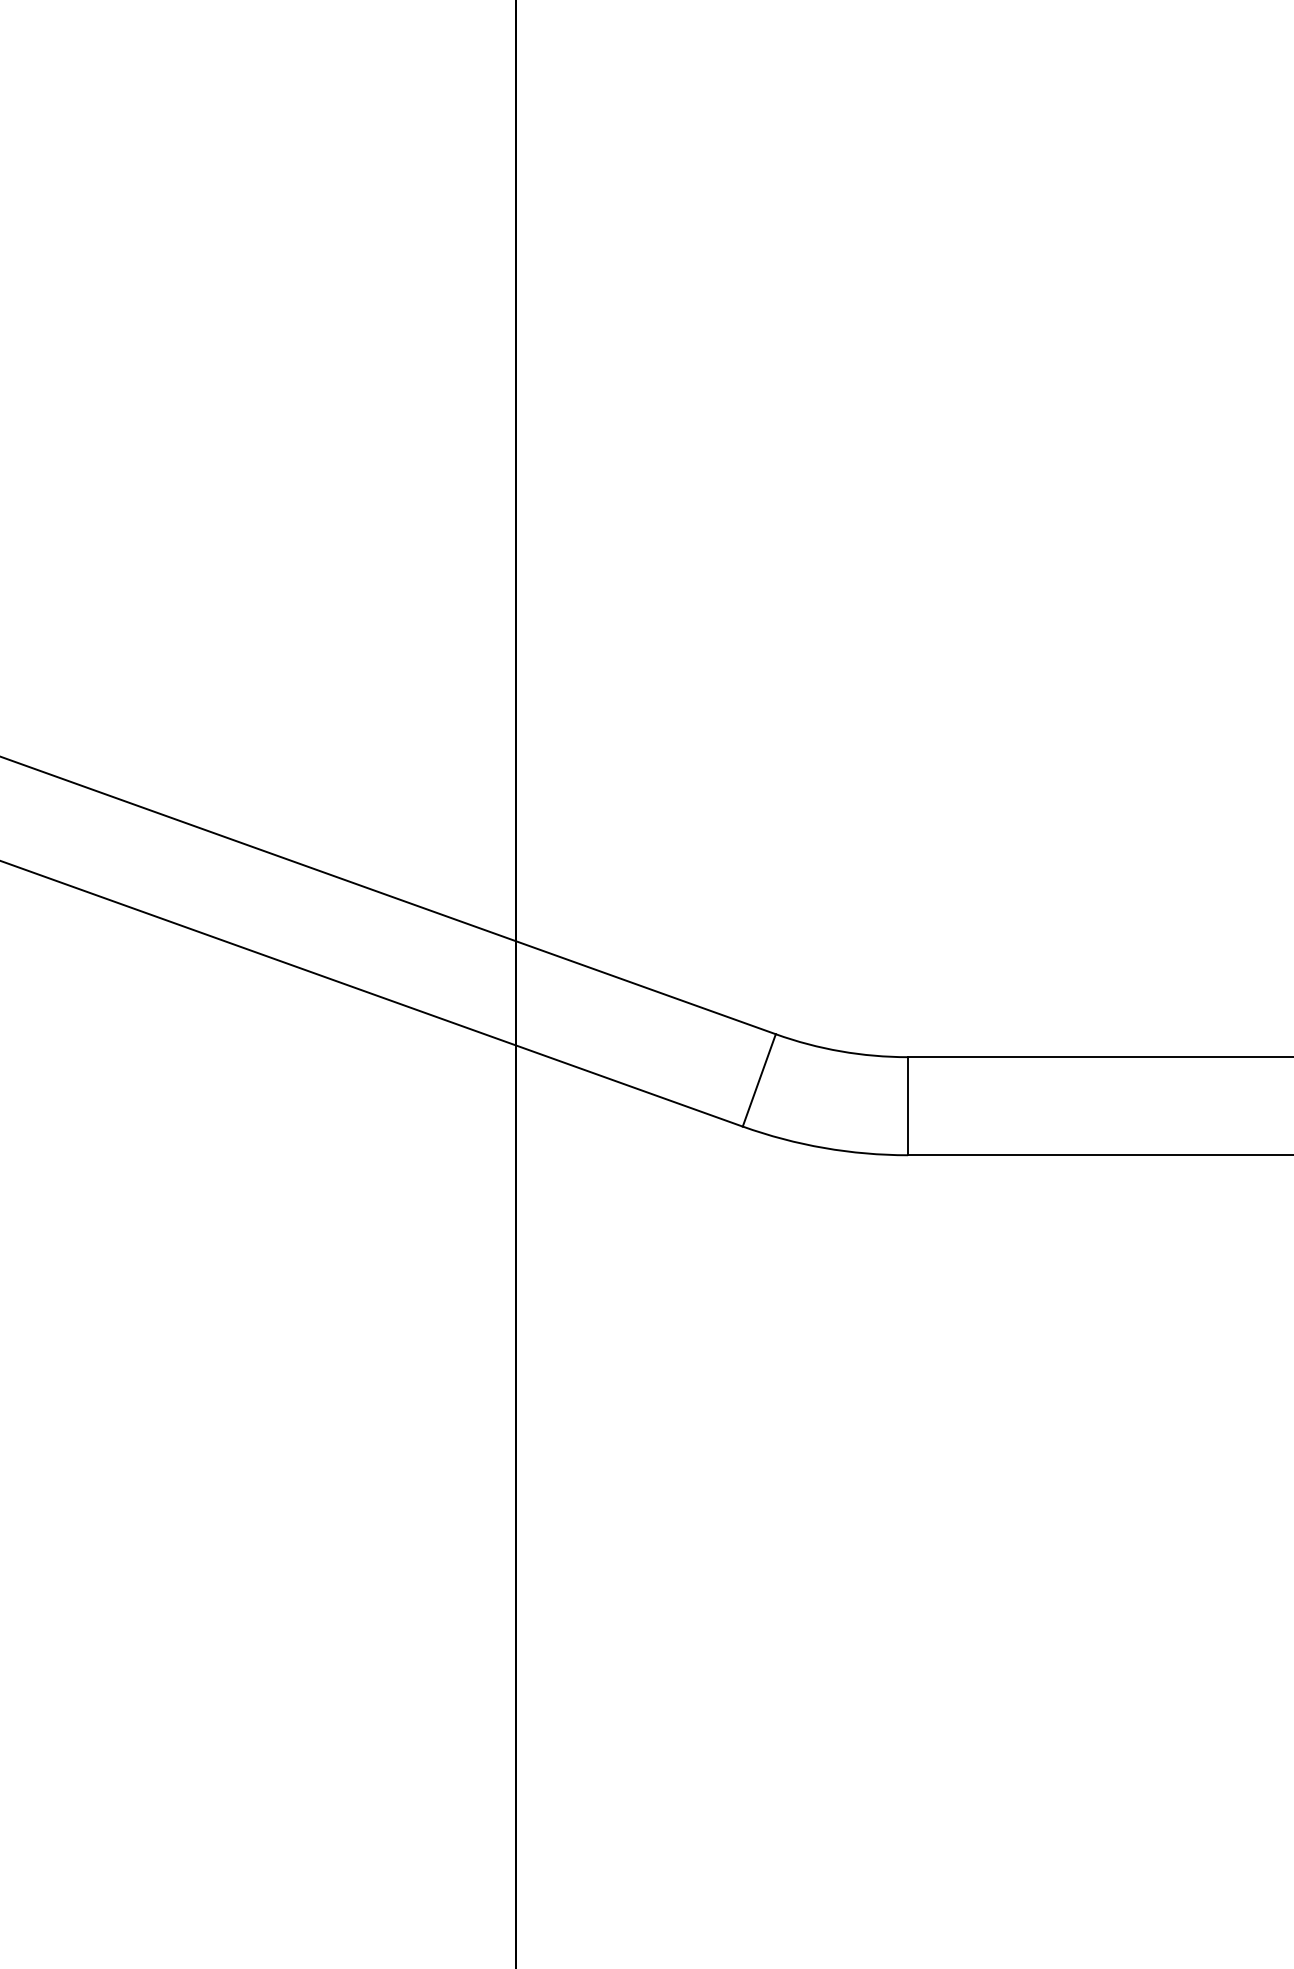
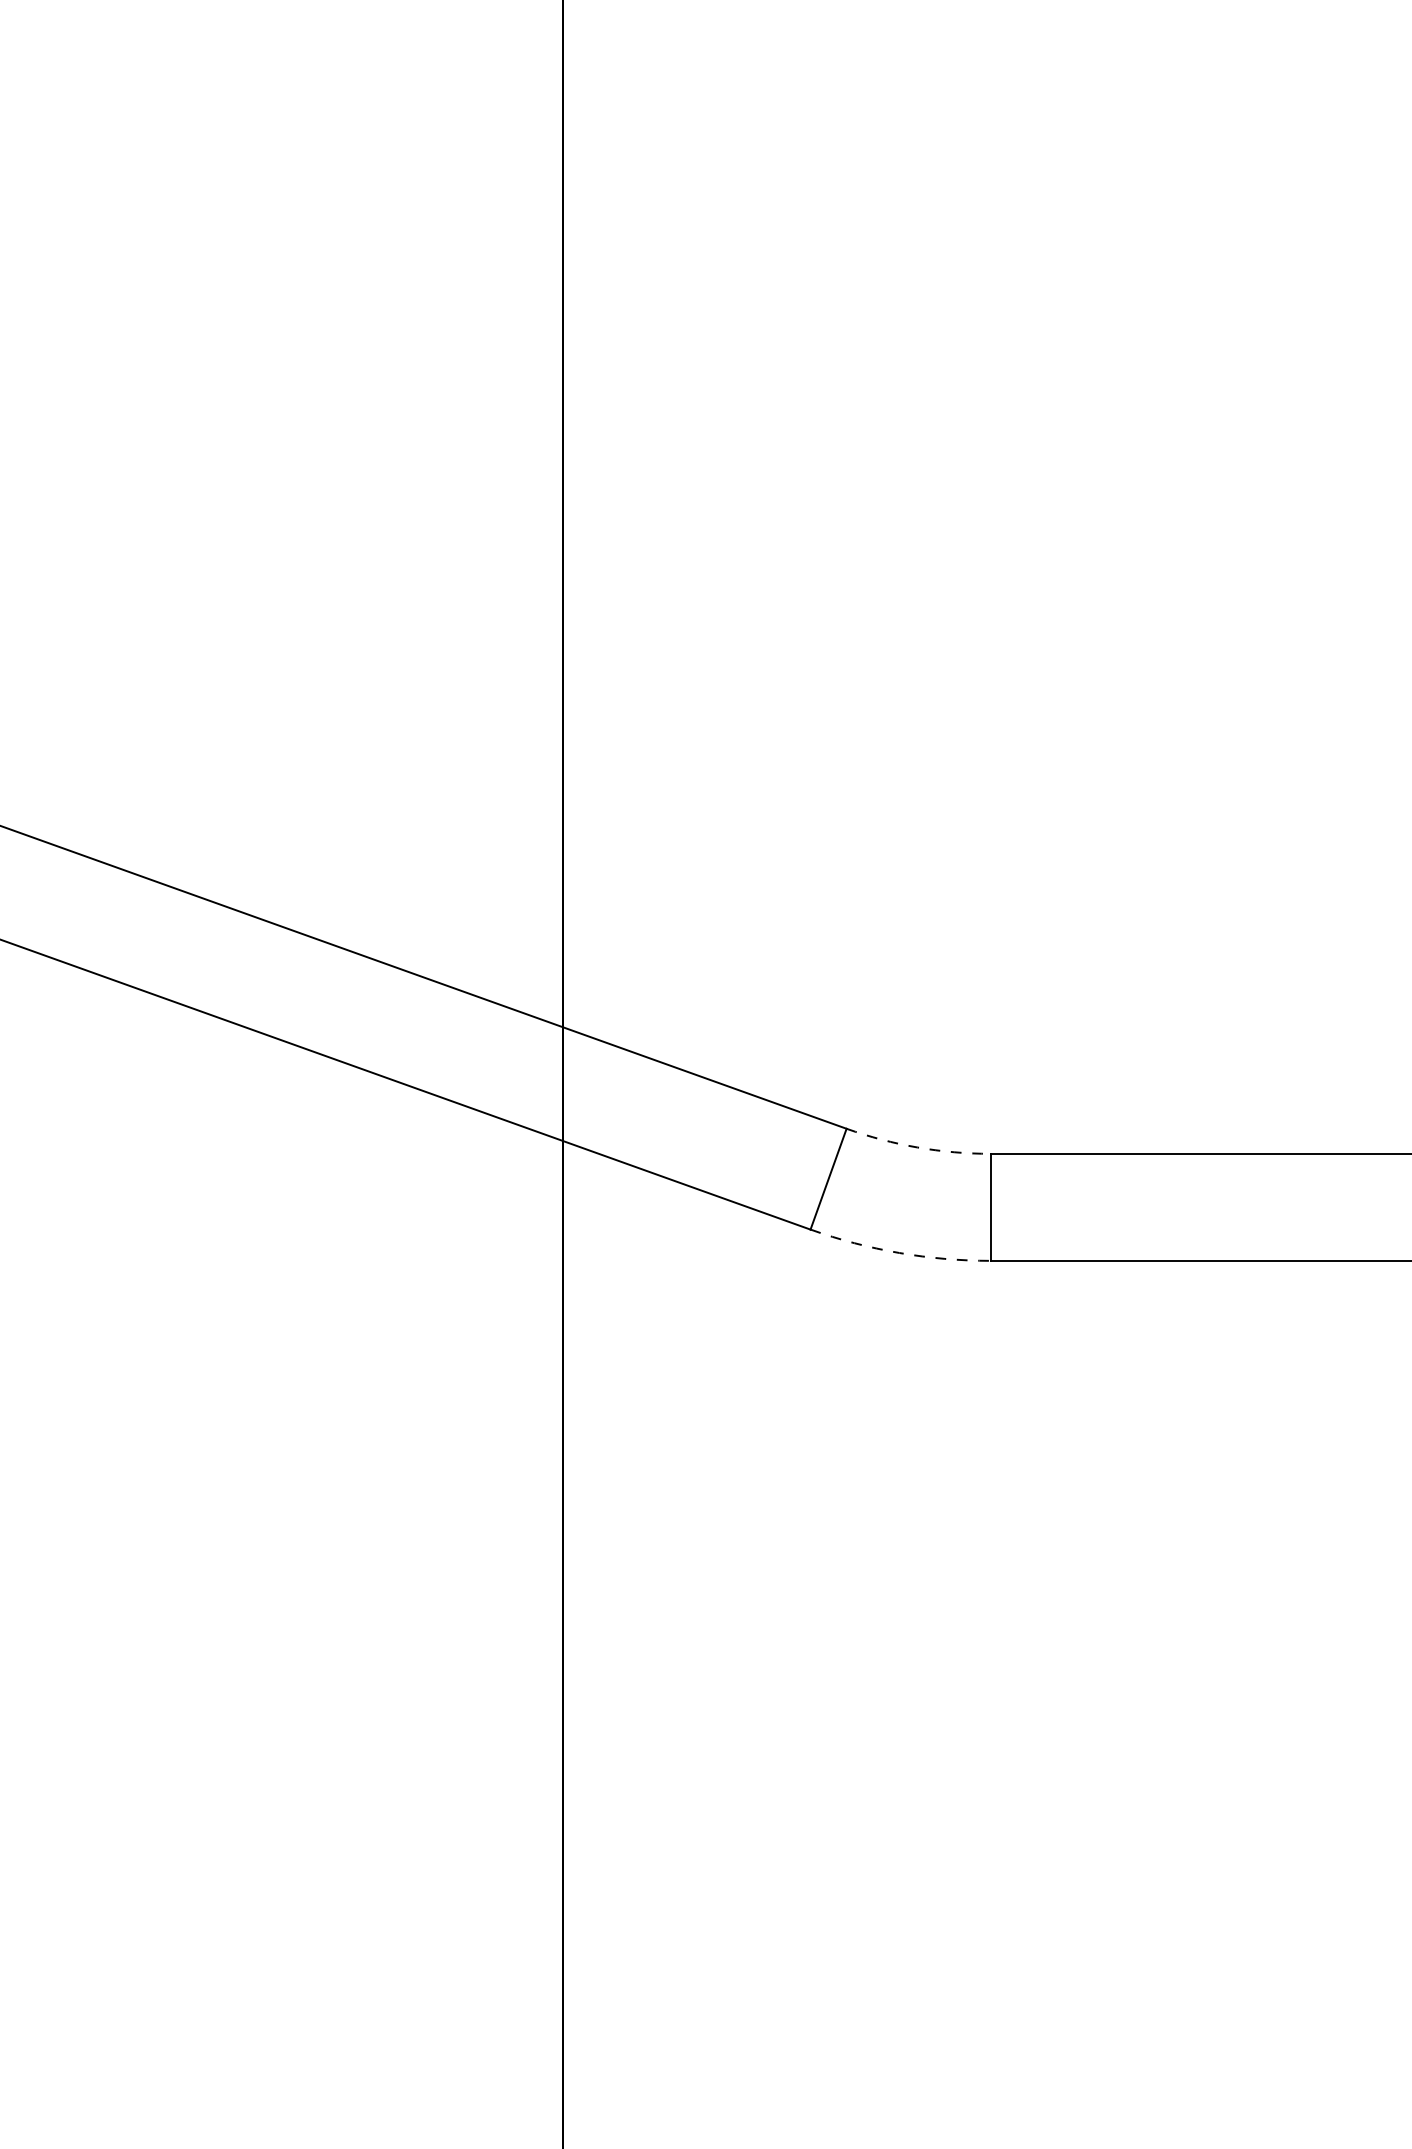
arc: (840, 1051) -> (917, 1147), solid -> dashed
arc: (824, 1148) -> (899, 1253), solid -> dashed

